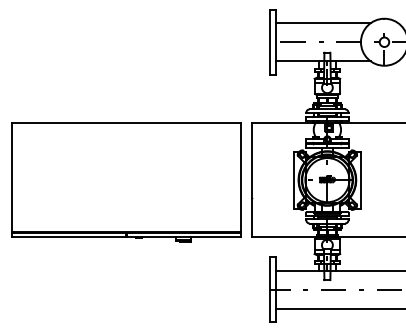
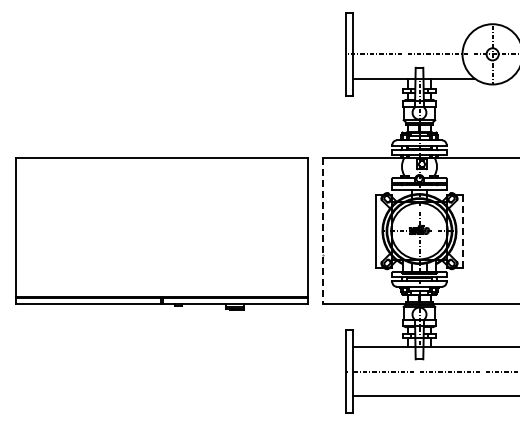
line: (323, 22) -> (414, 29), removed
line: (251, 180) -> (322, 231), solid -> dashed
line: (360, 180) -> (462, 231), solid -> dashed

